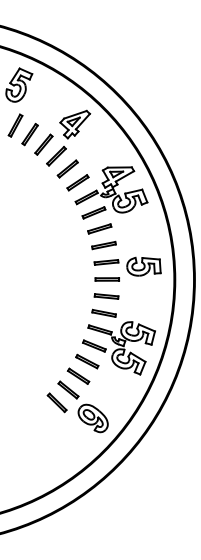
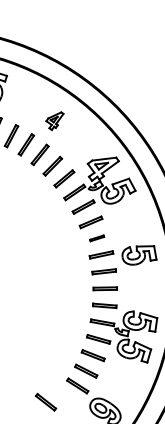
part: (75, 124) -> (55, 121), size x0.6
part: (103, 245) -> (96, 238), size x0.6
part: (56, 402) -> (45, 402), moved

